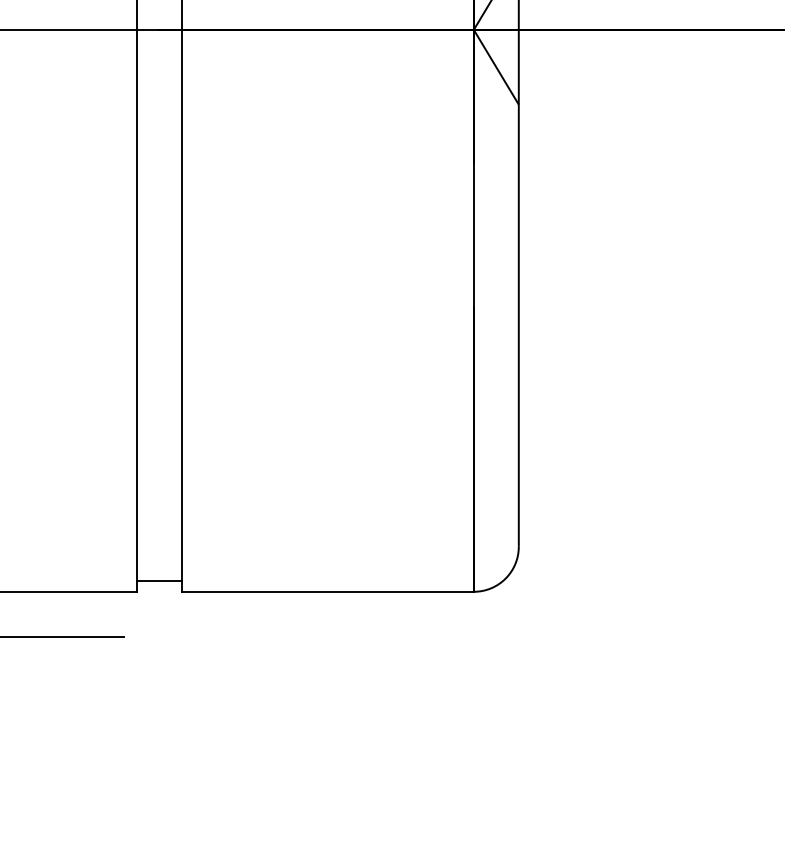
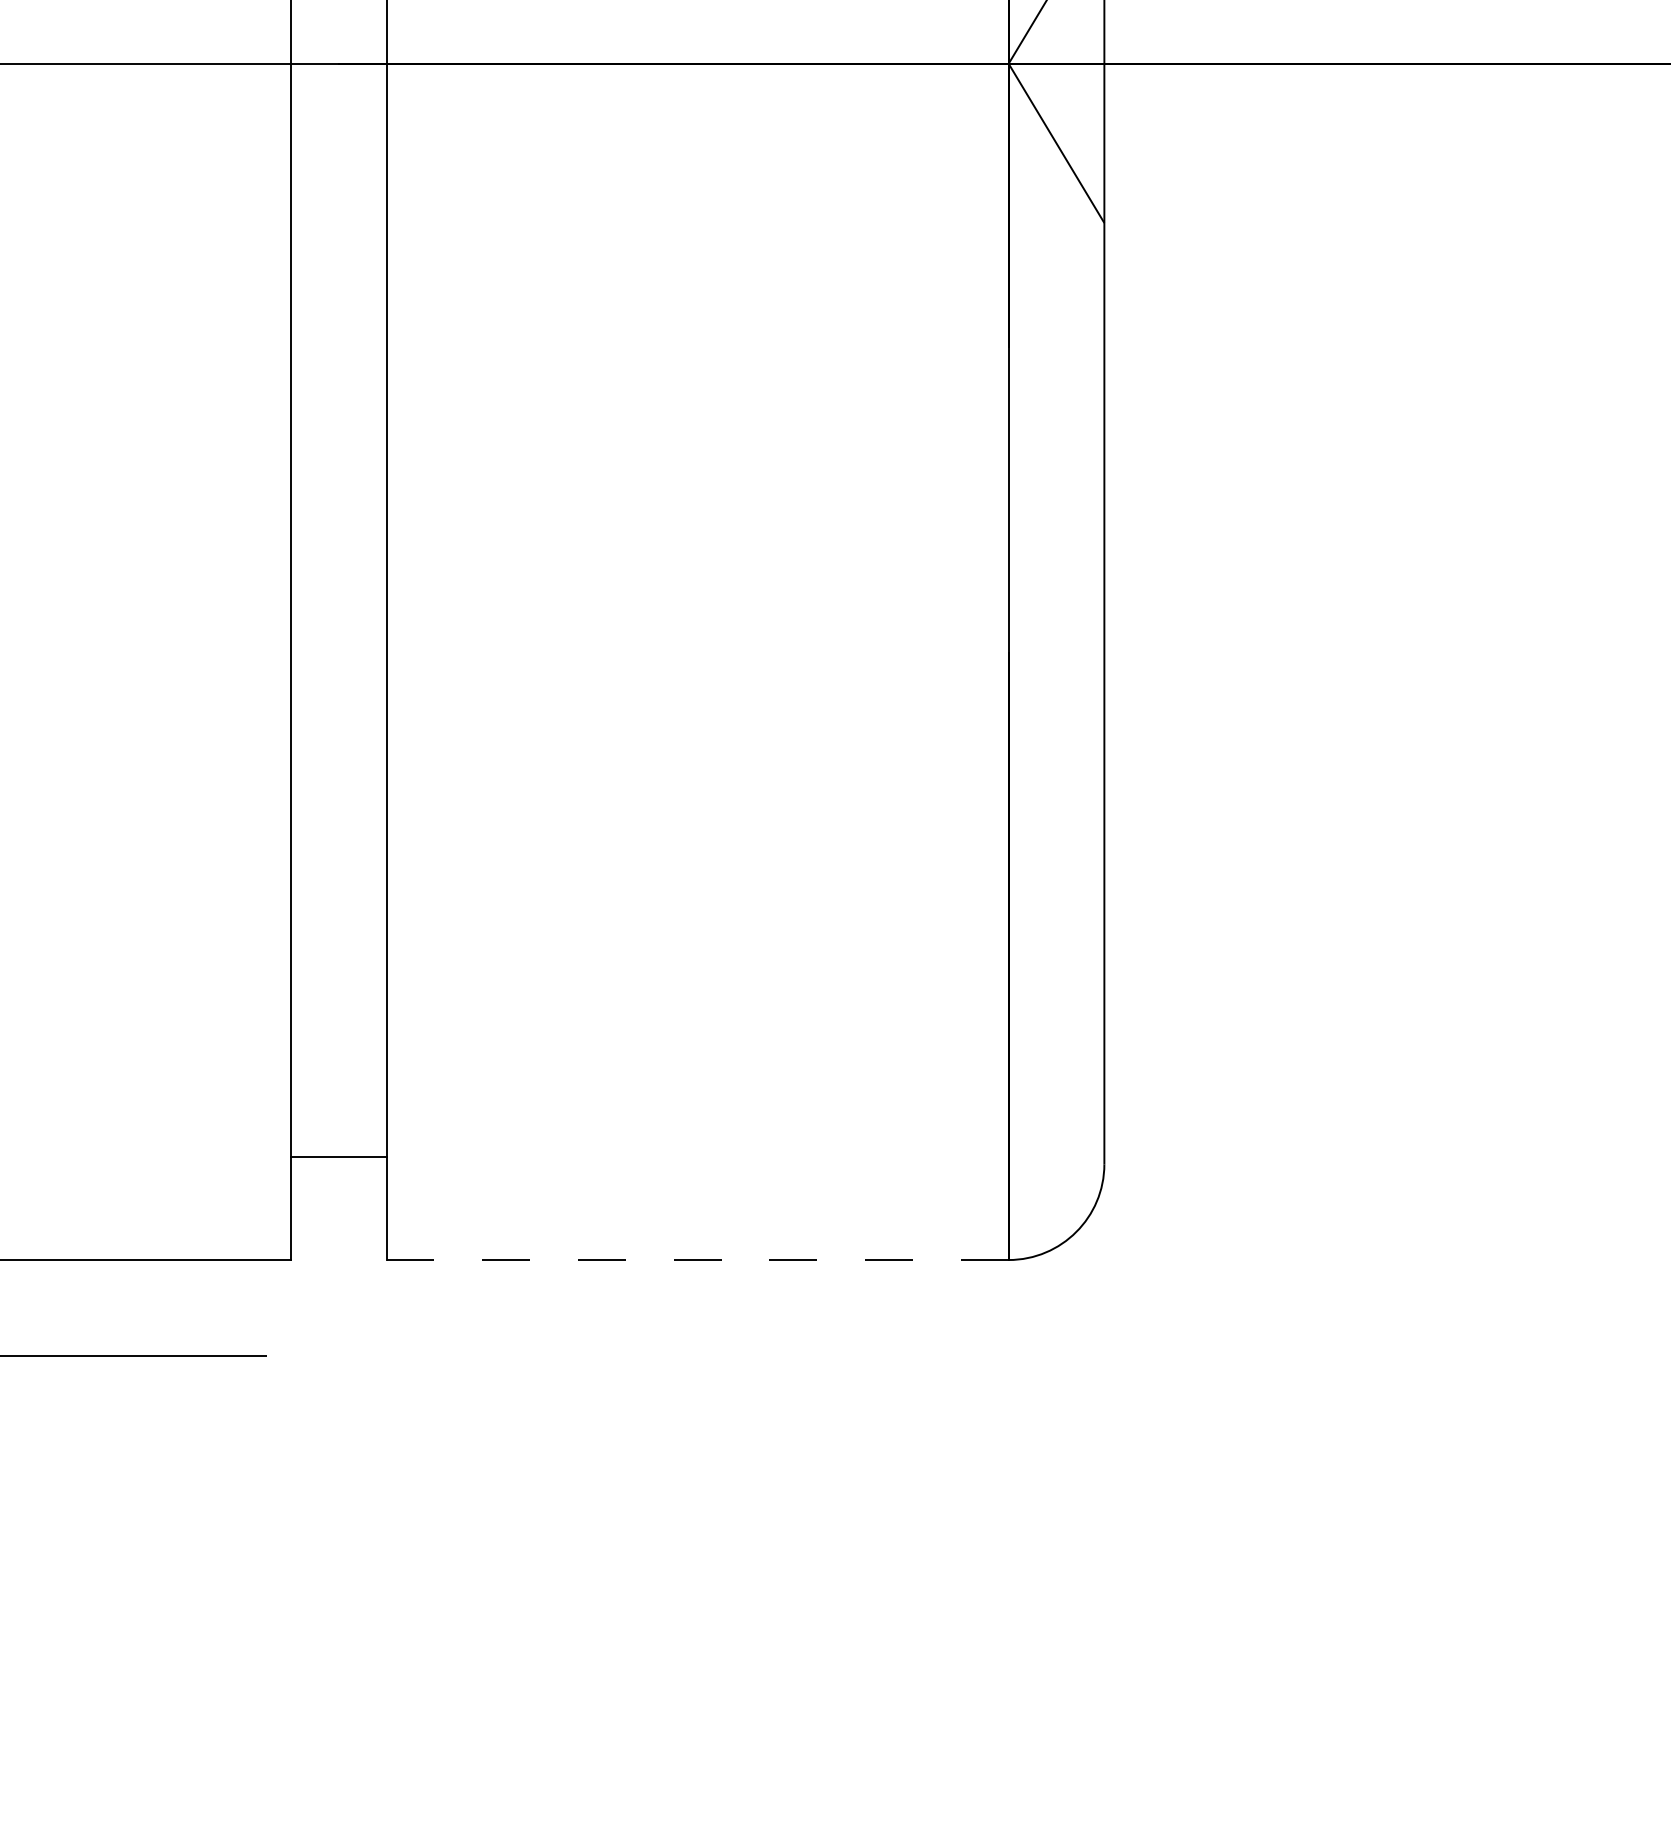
line: (158, 580) -> (337, 1157), moved
line: (328, 591) -> (699, 1259), solid -> dashed

